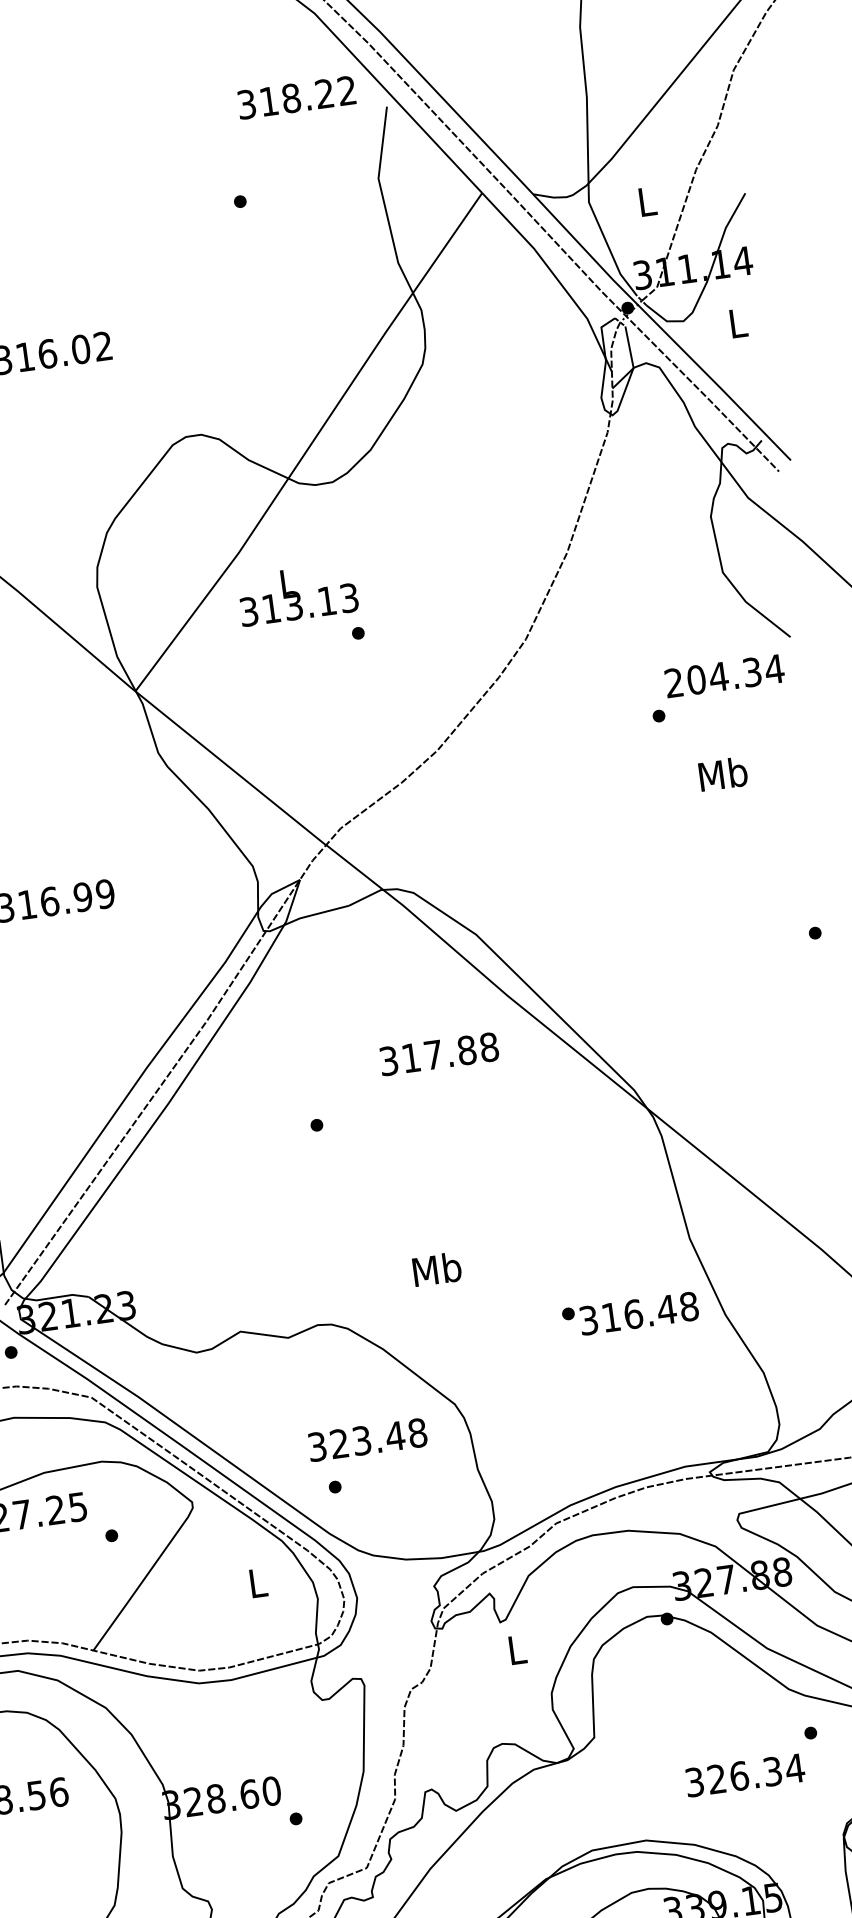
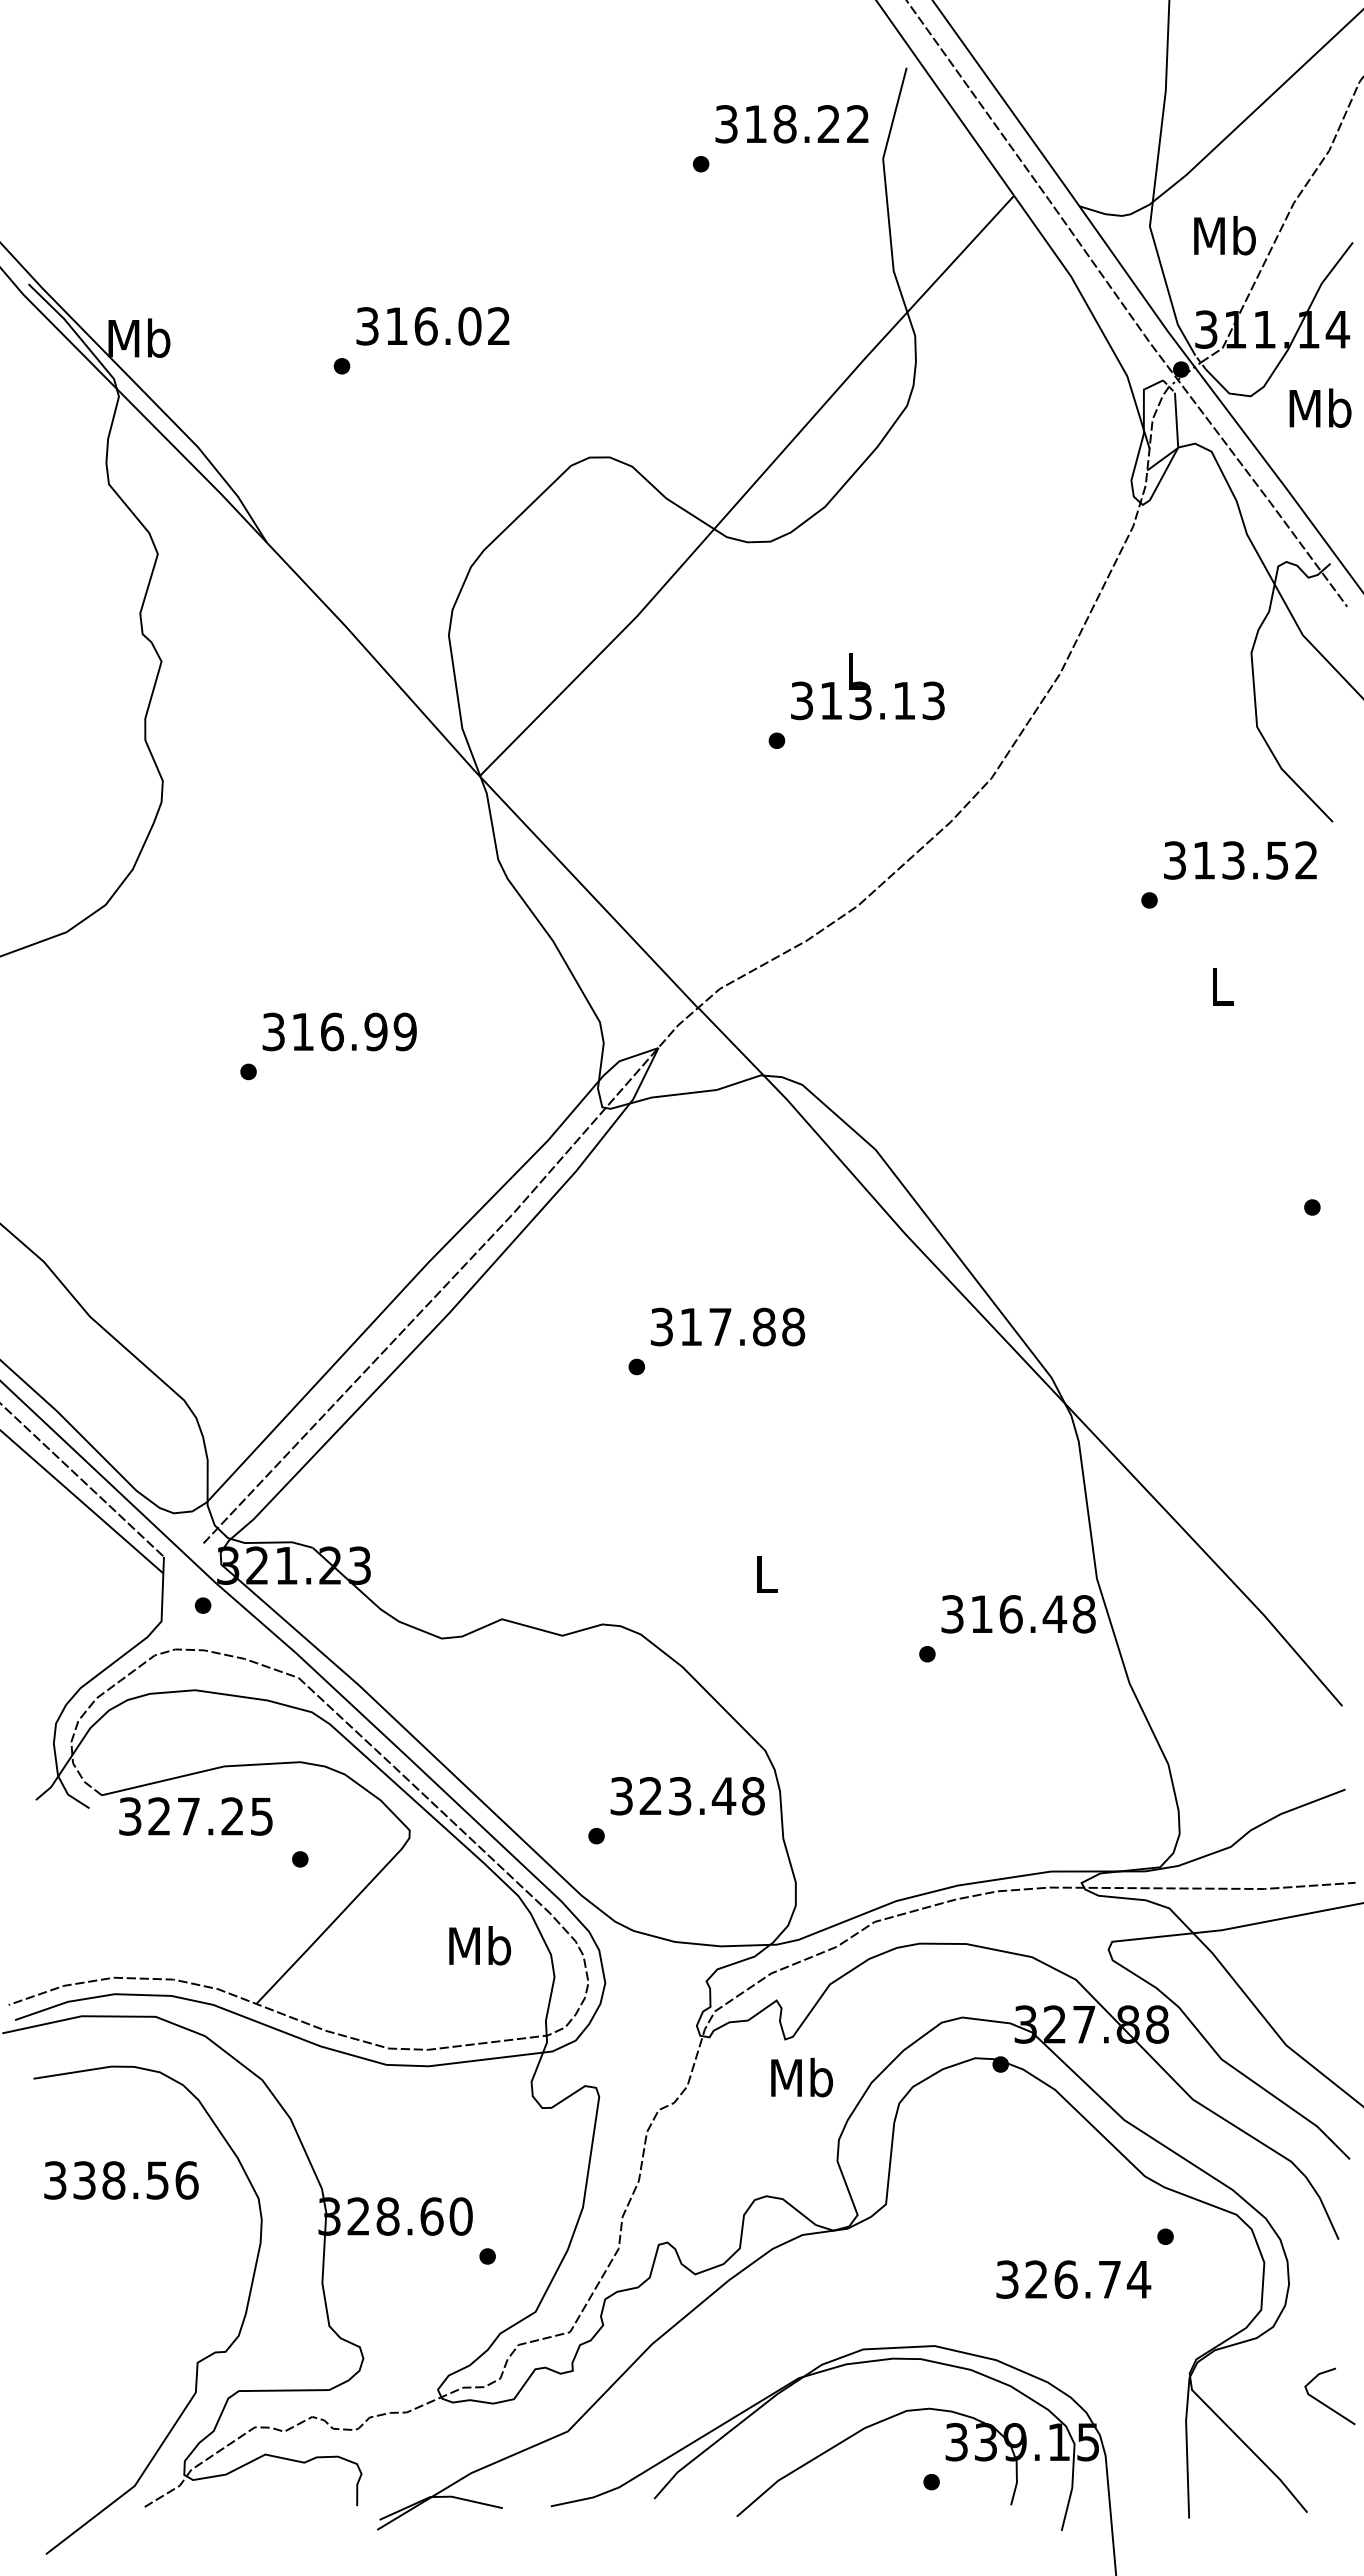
text: (296, 97) -> (791, 124), moved
text: (646, 201) -> (1224, 235), L -> Mb
text: (737, 322) -> (1320, 407), L -> Mb
text: (297, 594) -> (867, 686), moved
text: (724, 676) -> (1240, 860), 204.34 -> 313.52
text: (722, 774) -> (1221, 986), Mb -> L
text: (439, 1053) -> (728, 1326), moved
text: (437, 1269) -> (766, 1573), Mb -> L
text: (639, 1313) -> (1018, 1614), moved
text: (367, 1440) -> (687, 1796), moved
text: (258, 1582) -> (480, 1945), L -> Mb
text: (517, 1649) -> (802, 2077), L -> Mb
text: (772, 1771) -> (1109, 2279), 326.34 -> 326.74

